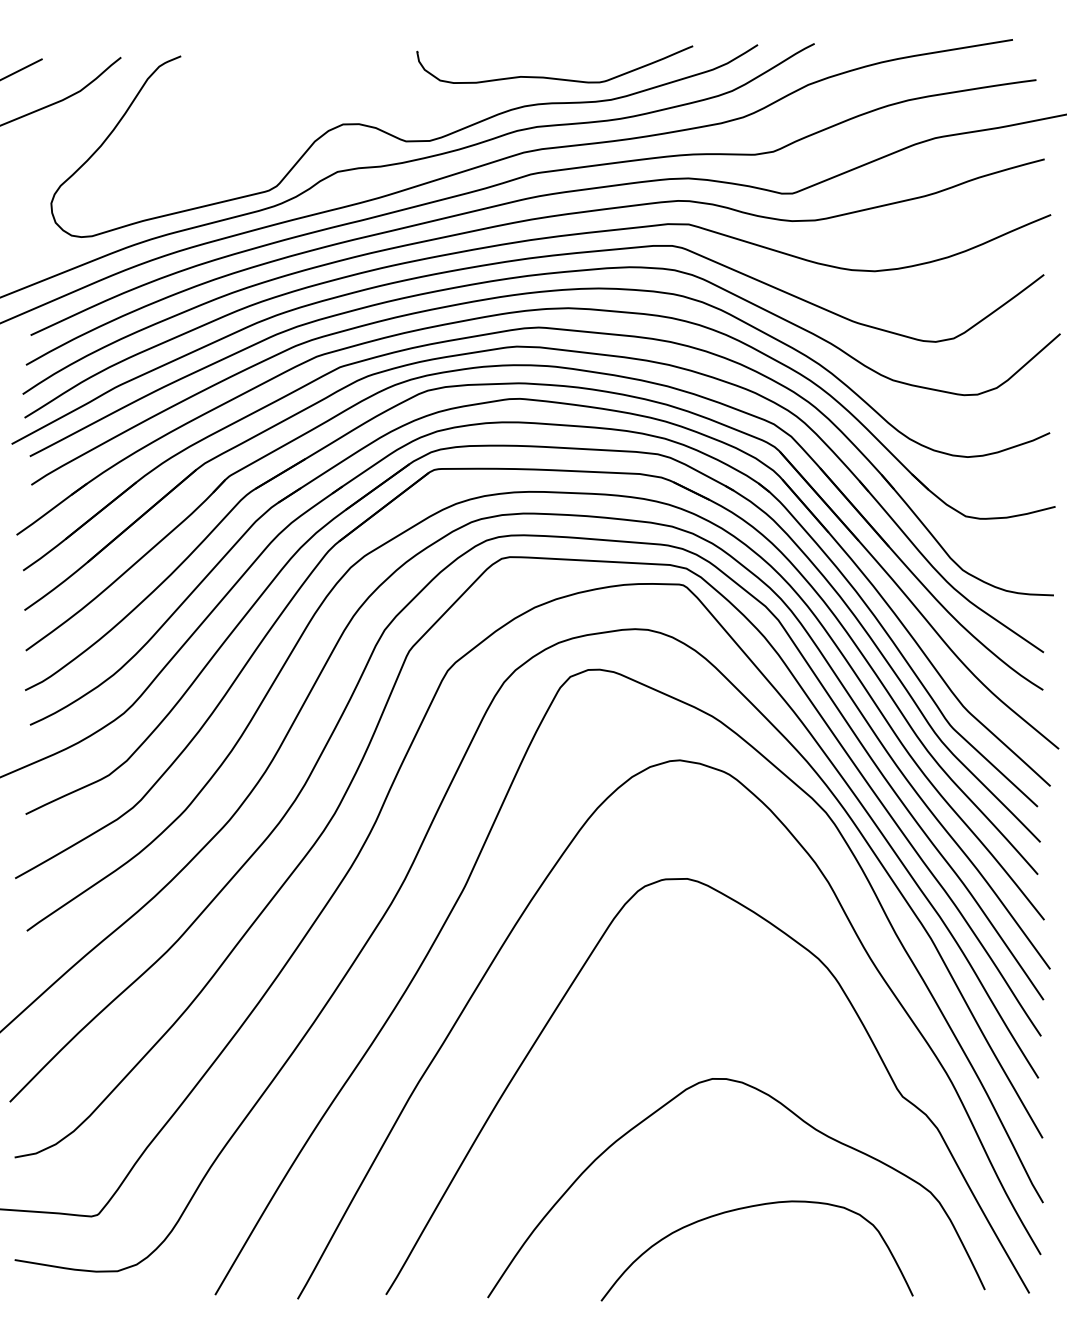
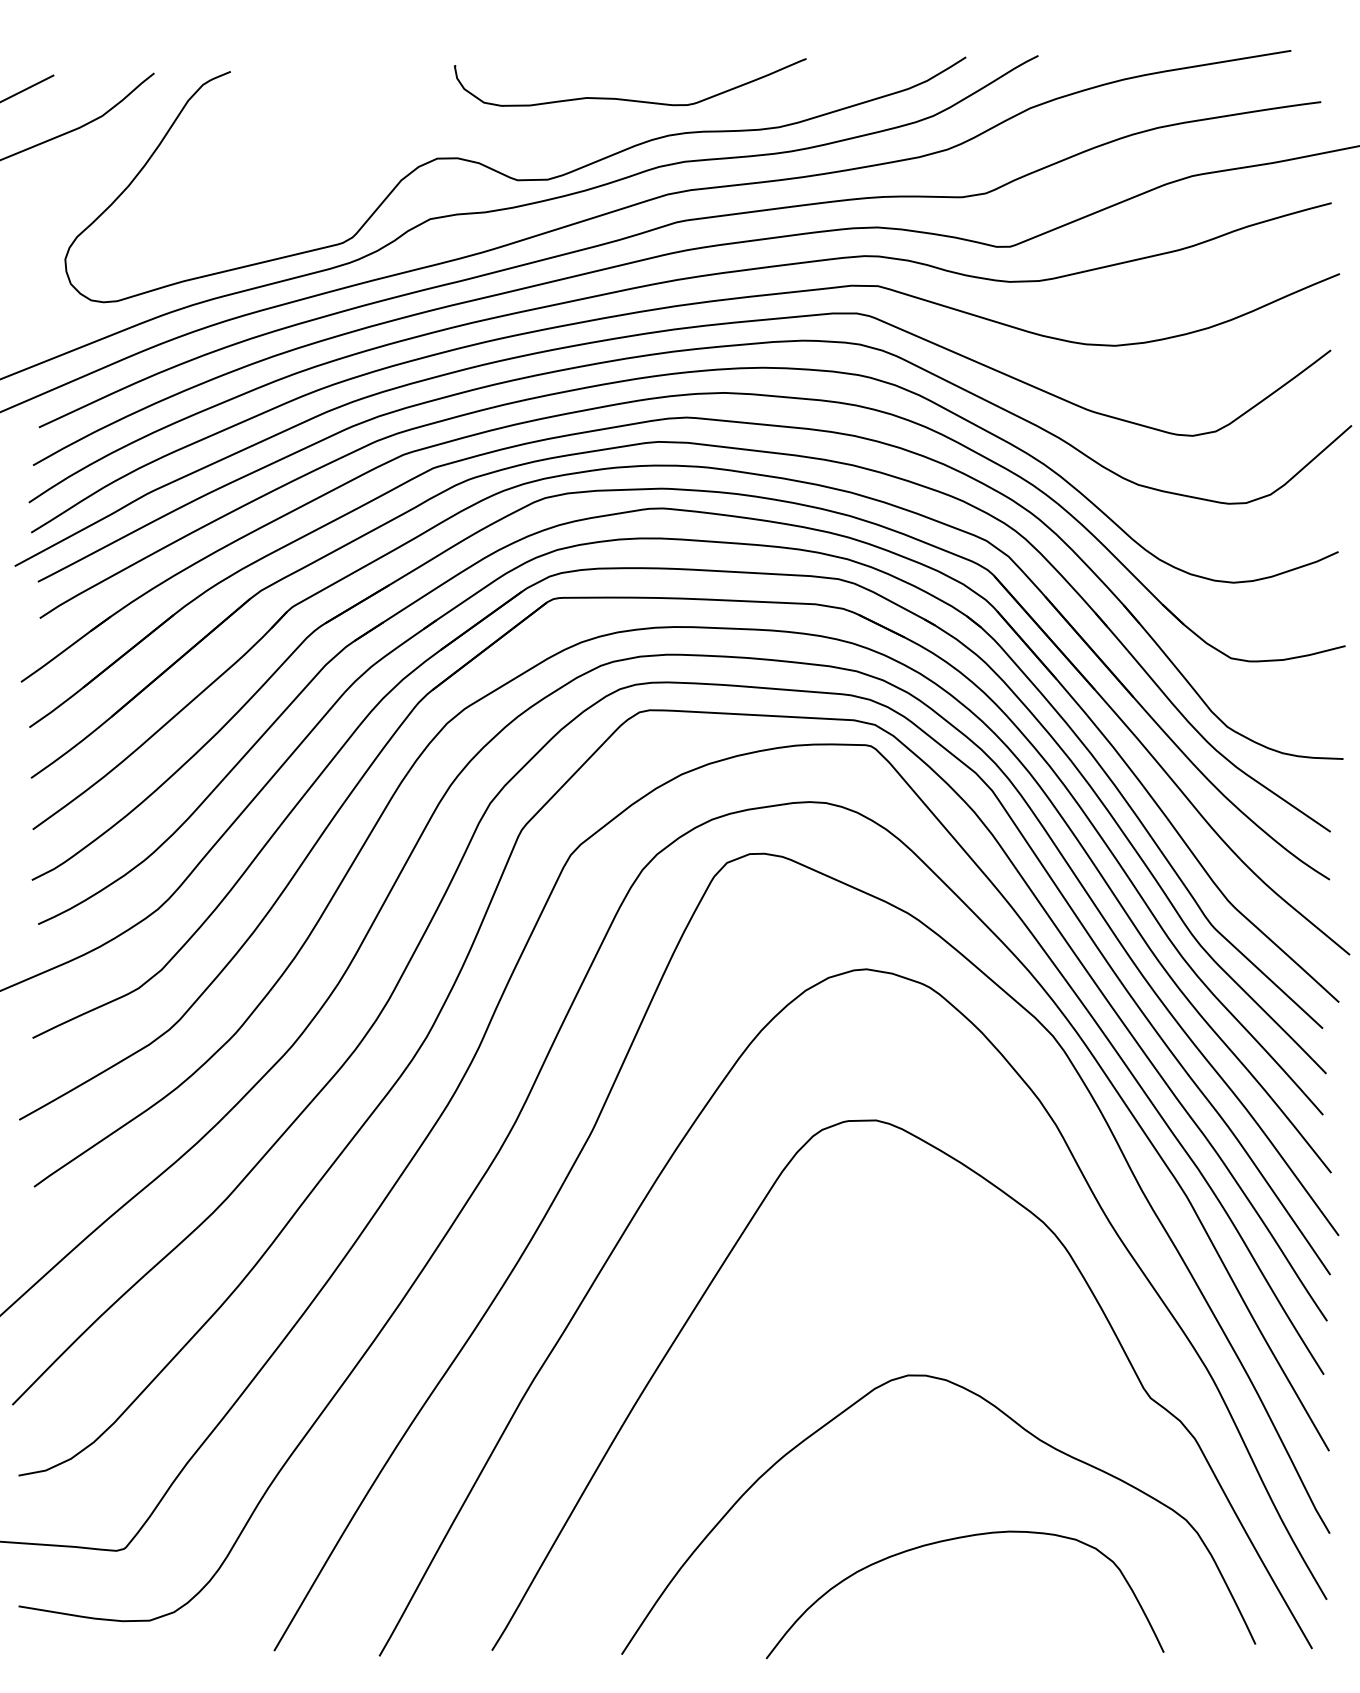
curve: (554, 78) -> (629, 99), moved

